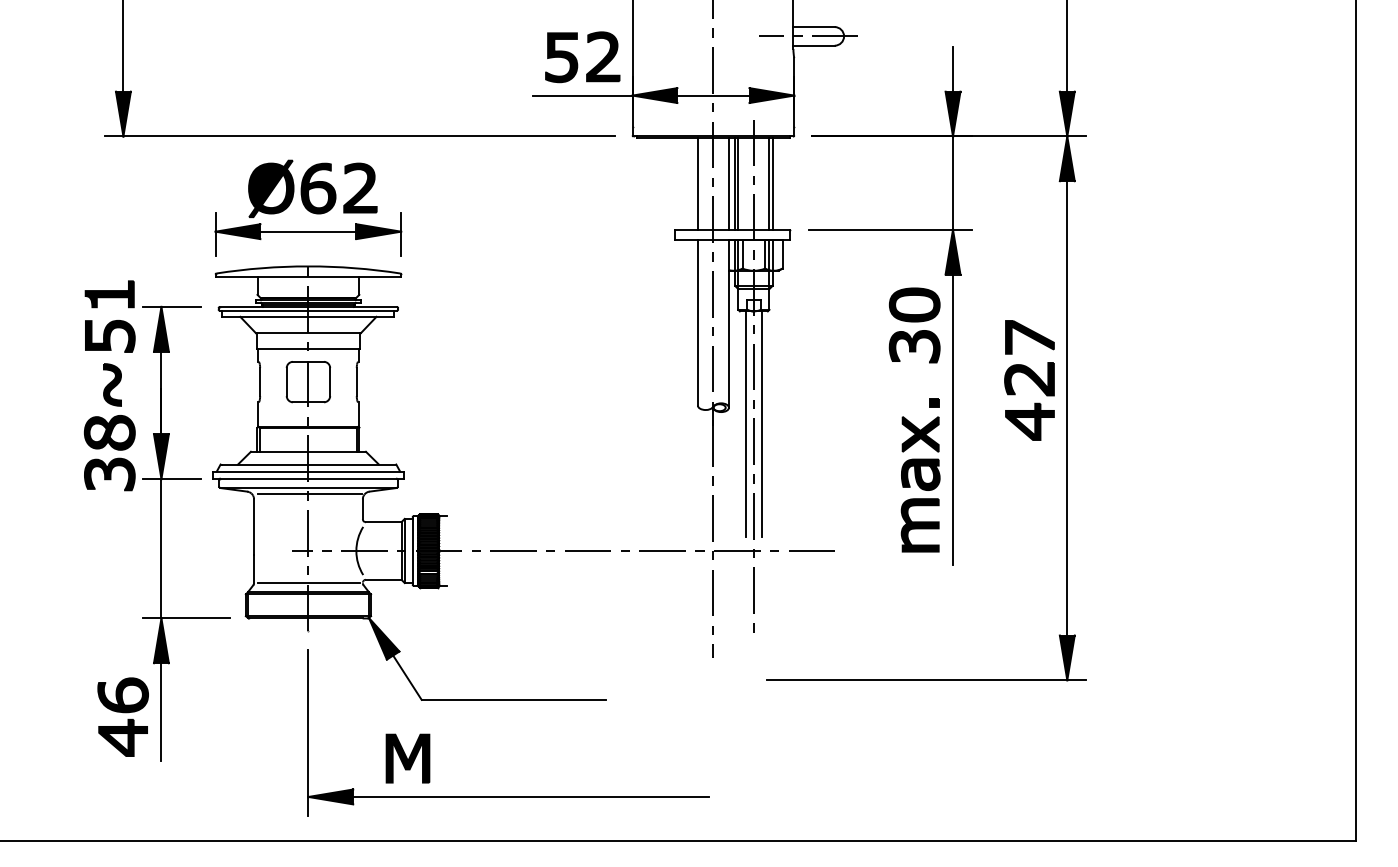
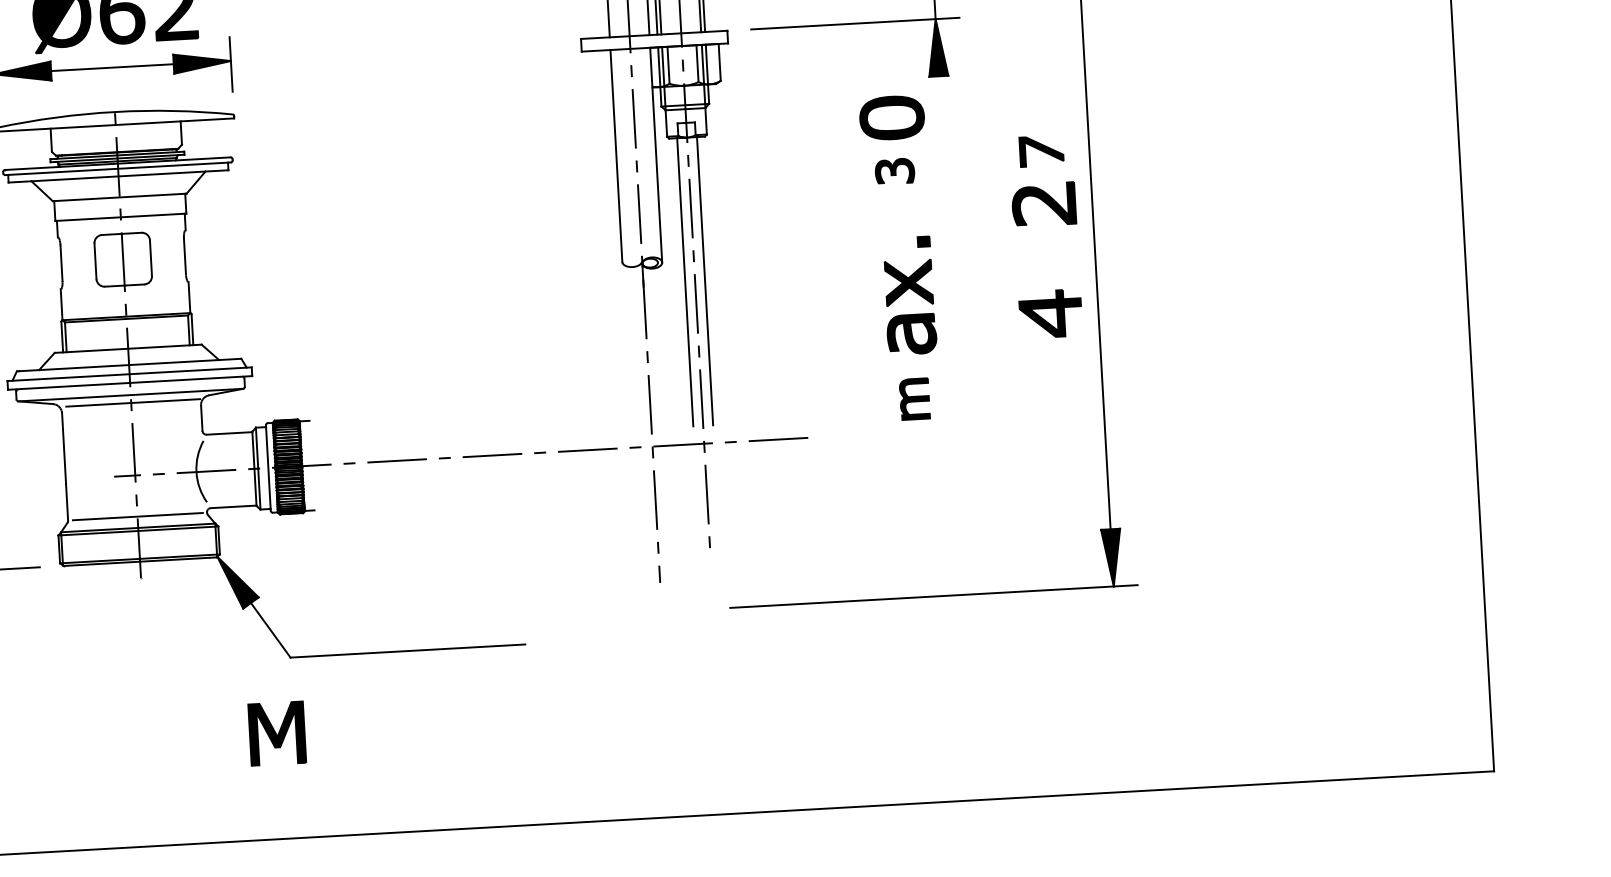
part: (1029, 337) -> (1041, 151), size x0.7
part: (914, 346) -> (894, 171), size x0.6
line: (953, 419) -> (949, 261), removed
part: (1029, 421) -> (1050, 313), moved
part: (919, 525) -> (913, 399), size x0.6
part: (508, 796) -> (408, 774), removed

